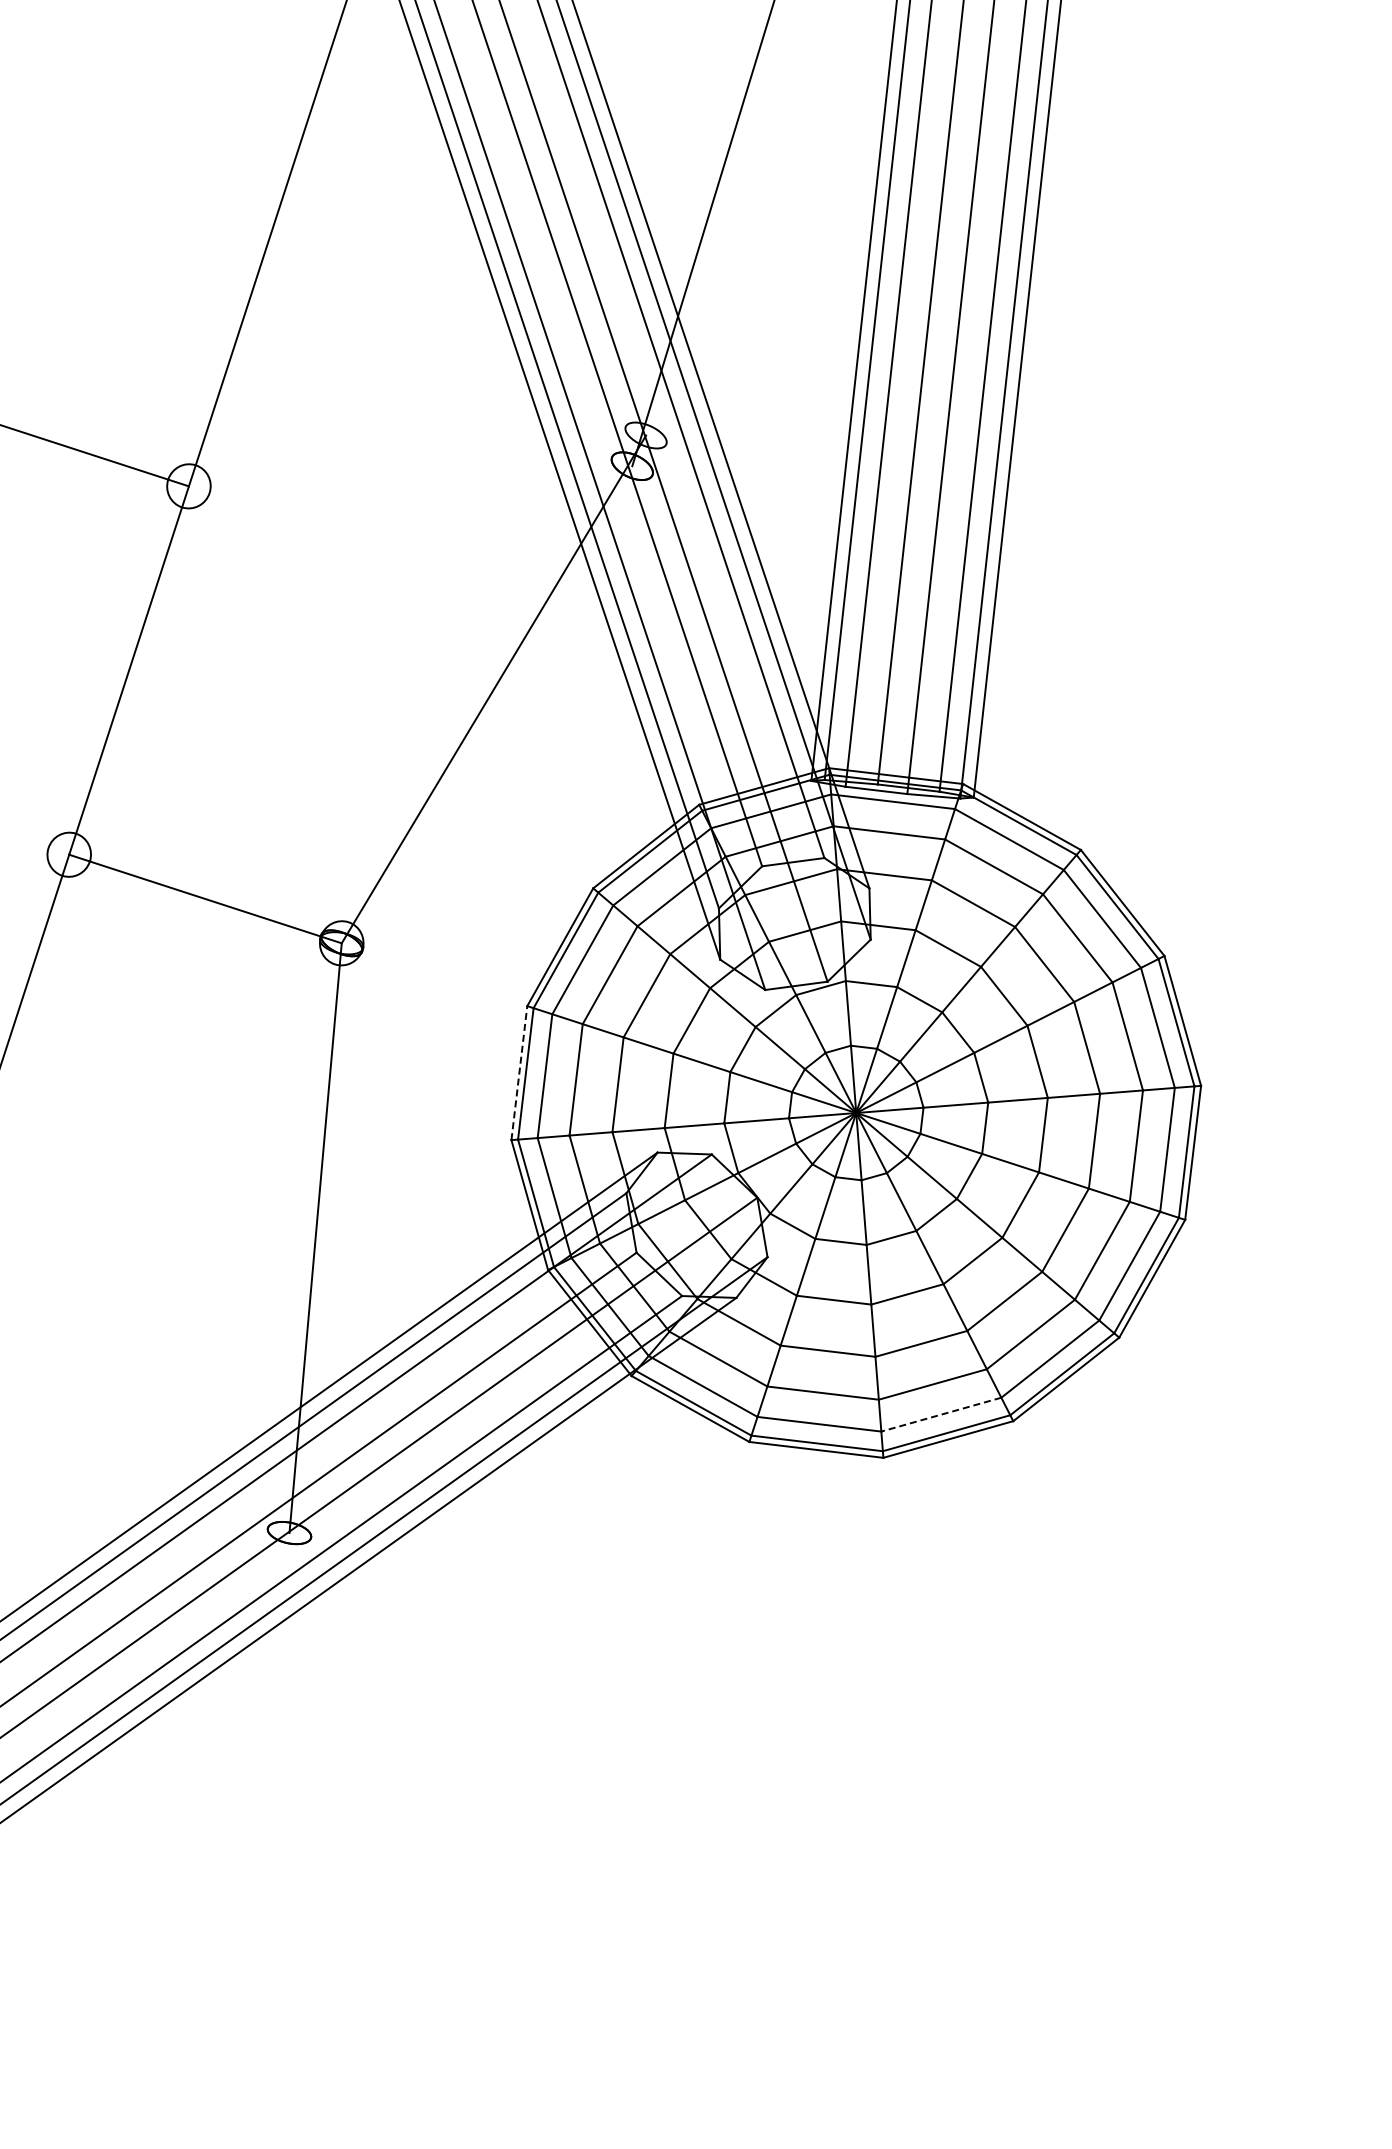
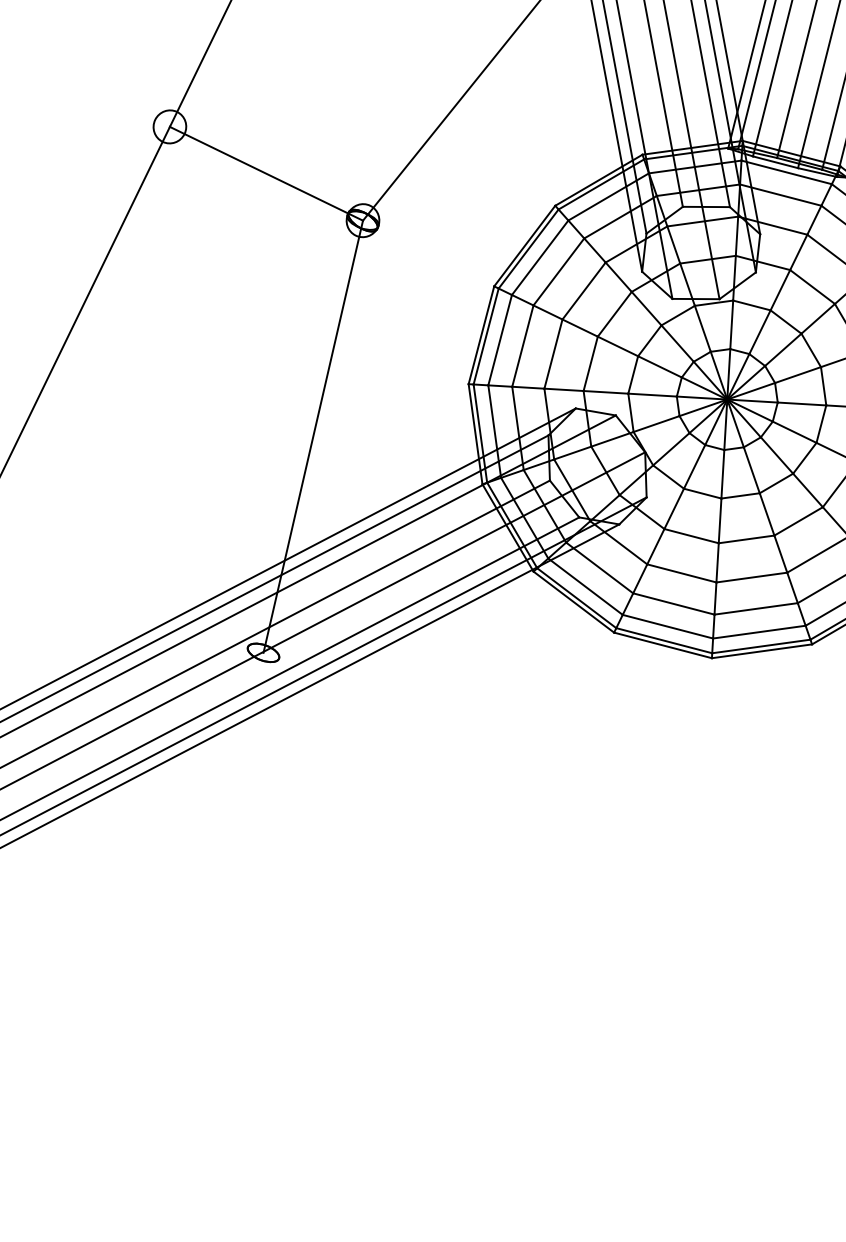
line: (519, 1072) -> (481, 334), dashed -> solid
line: (940, 1414) -> (758, 631), dashed -> solid

